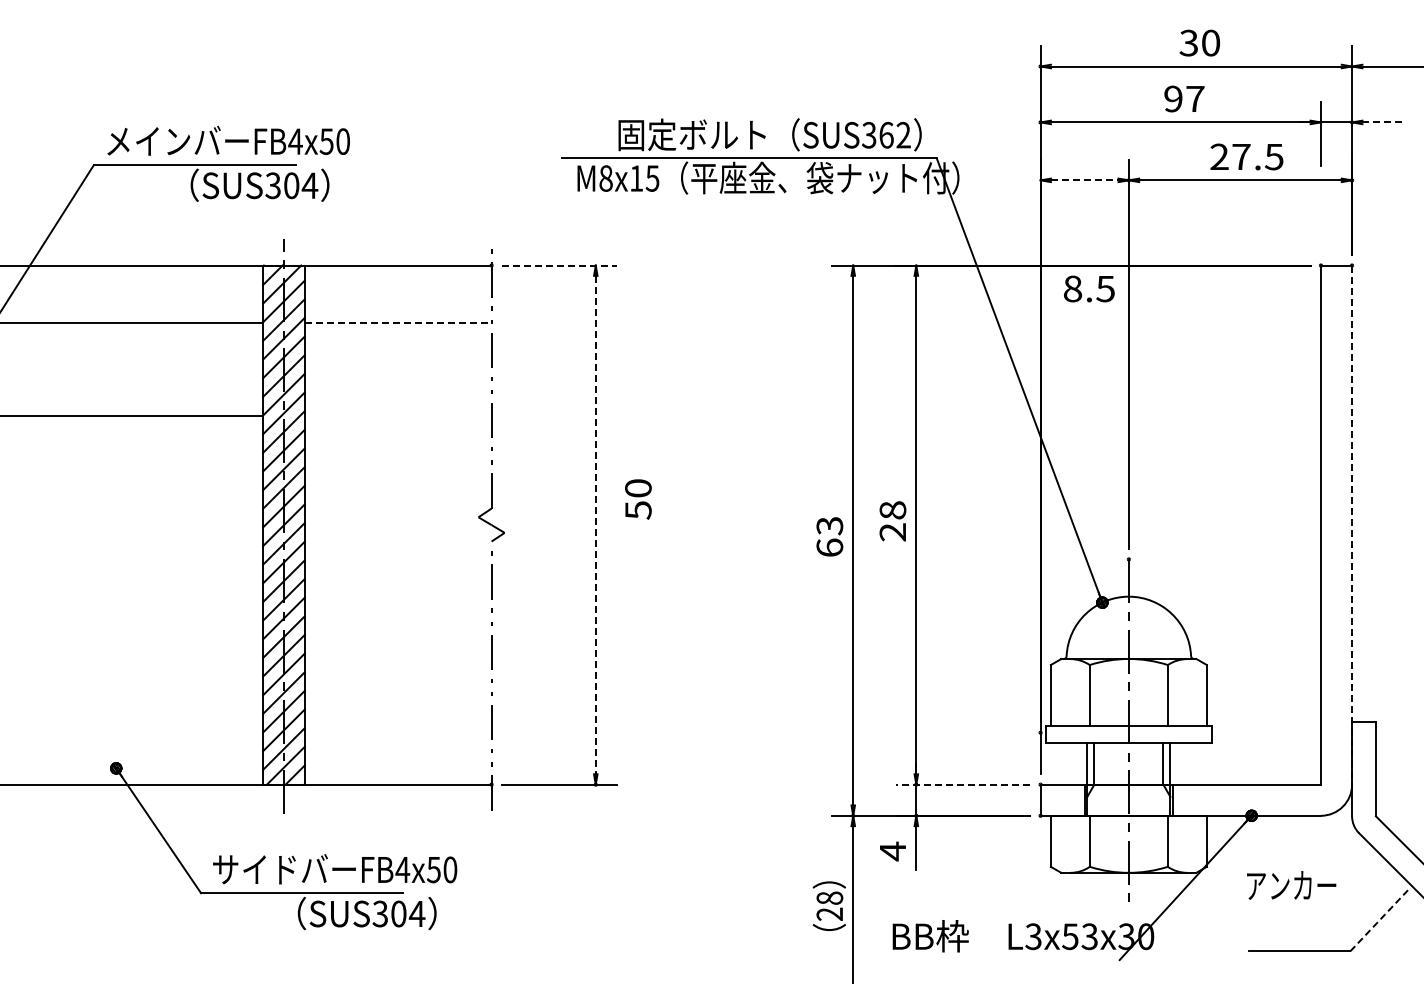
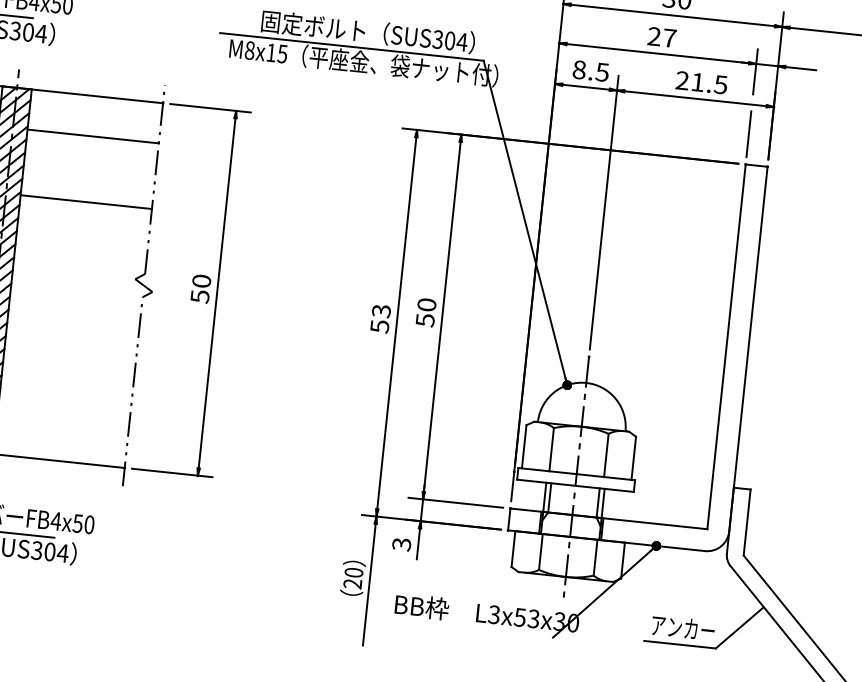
text: (1173, 99) -> (654, 36), 97 -> 27
line: (1384, 122) -> (800, 68), dashed -> solid
text: (895, 134) -> (456, 41), SUS362 -> SUS304
text: (1241, 156) -> (697, 82), 27.5 -> 21.5
line: (1084, 180) -> (585, 87), dashed -> solid
line: (1320, 222) -> (748, 134), added
line: (559, 265) -> (210, 108), dashed -> solid
text: (1089, 288) -> (591, 70), moved
line: (398, 322) -> (93, 136), dashed -> solid
line: (397, 416) -> (85, 202), added
text: (638, 499) -> (201, 289), moved
text: (892, 521) -> (425, 312), 28 -> 50
line: (595, 525) -> (216, 293), dashed -> solid
line: (1352, 525) -> (748, 349), dashed -> solid
text: (829, 547) -> (379, 326), 63 -> 53
line: (962, 784) -> (455, 502), dashed -> solid
text: (892, 851) -> (401, 544), 4 -> 3
text: (1291, 885) -> (683, 628), moved
text: (830, 897) -> (354, 572), 28 -> 20
line: (1380, 919) -> (739, 628), dashed -> solid

